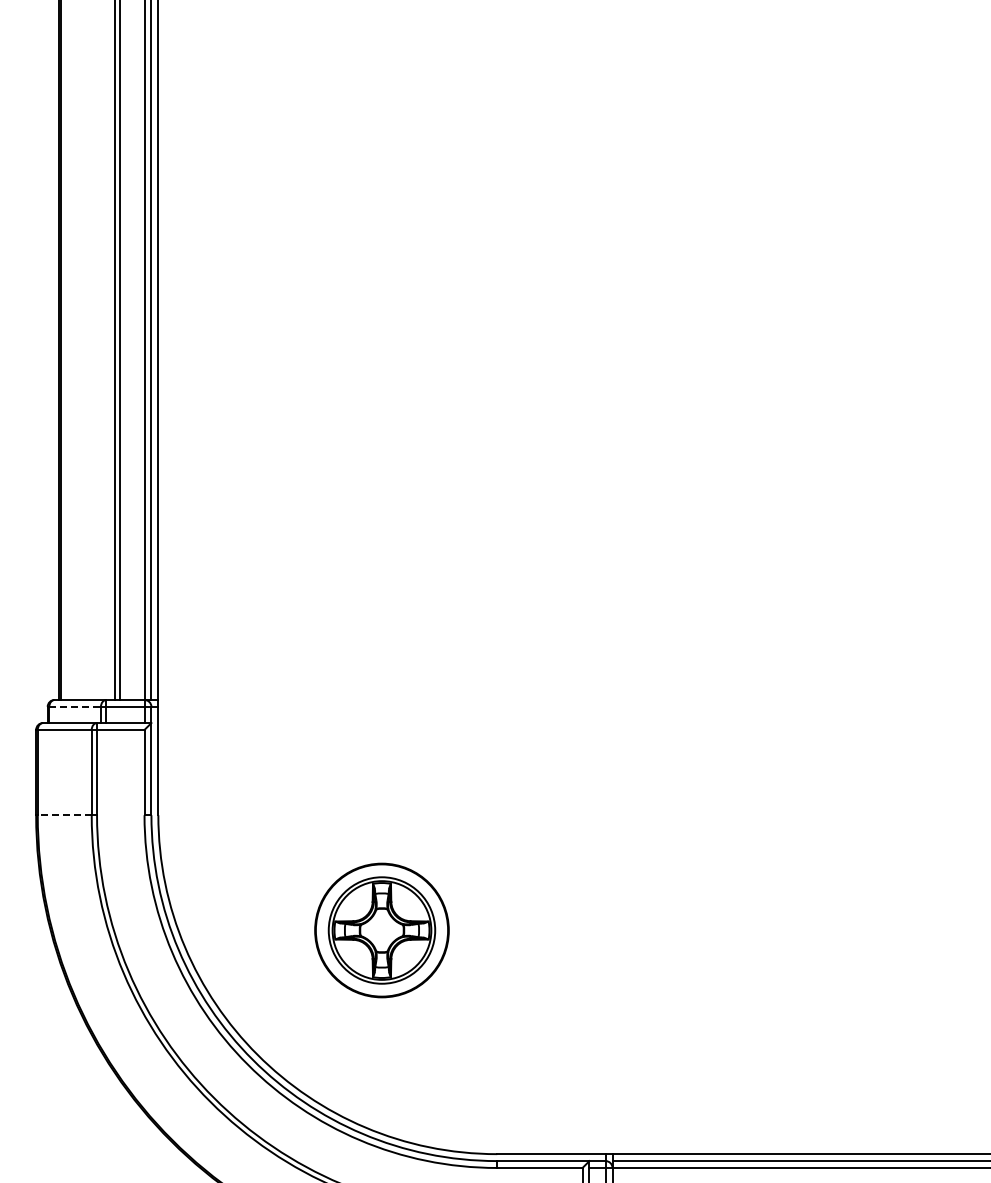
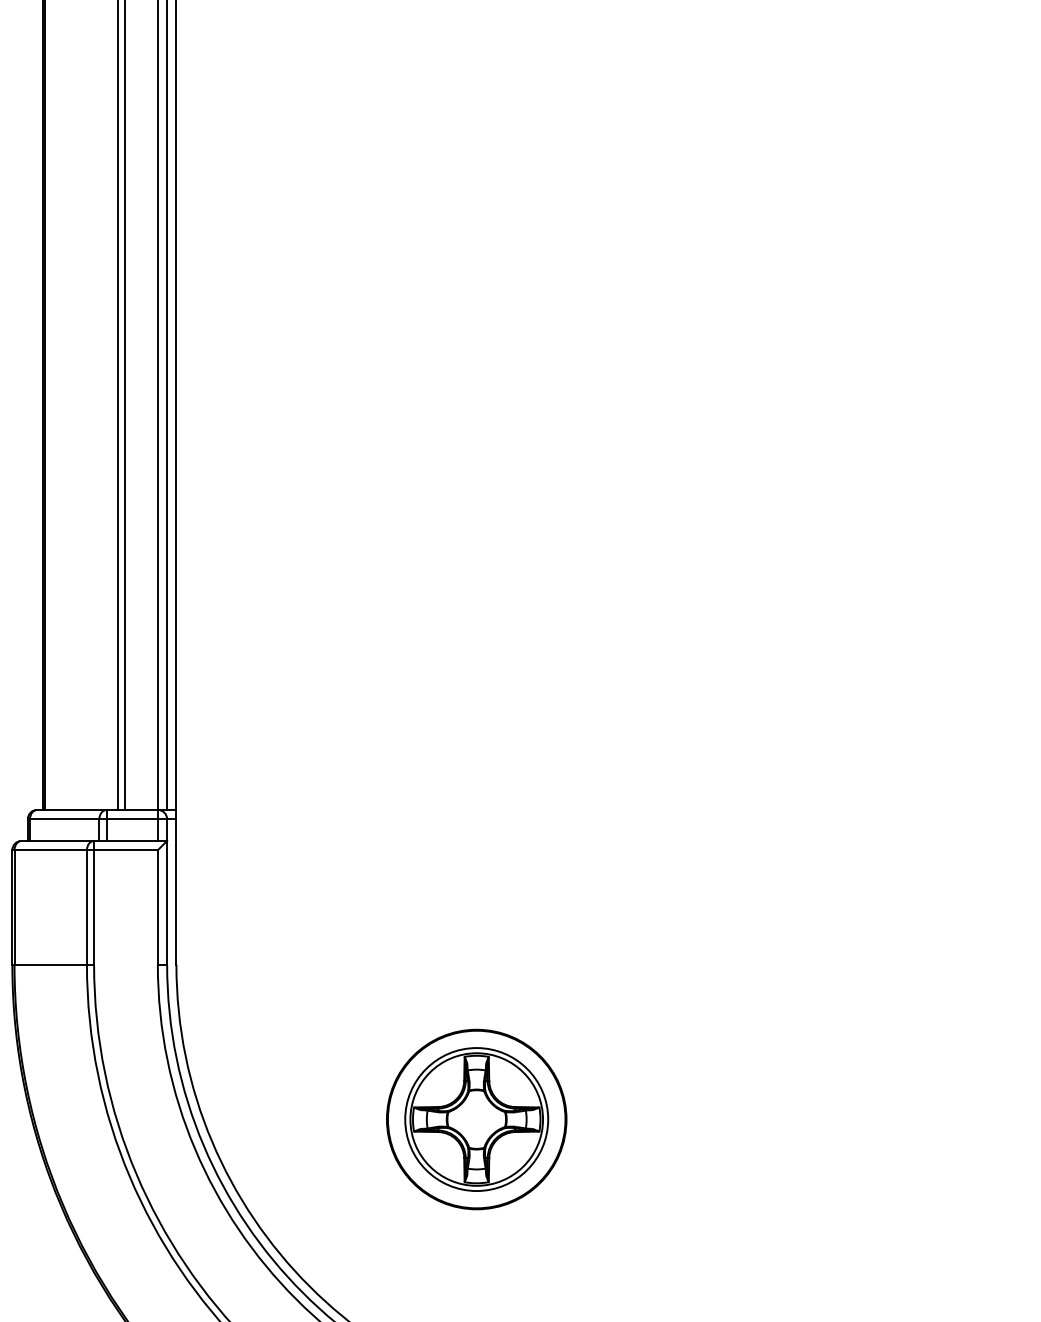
line: (75, 706) -> (65, 818), dashed -> solid
line: (64, 815) -> (50, 965), dashed -> solid

